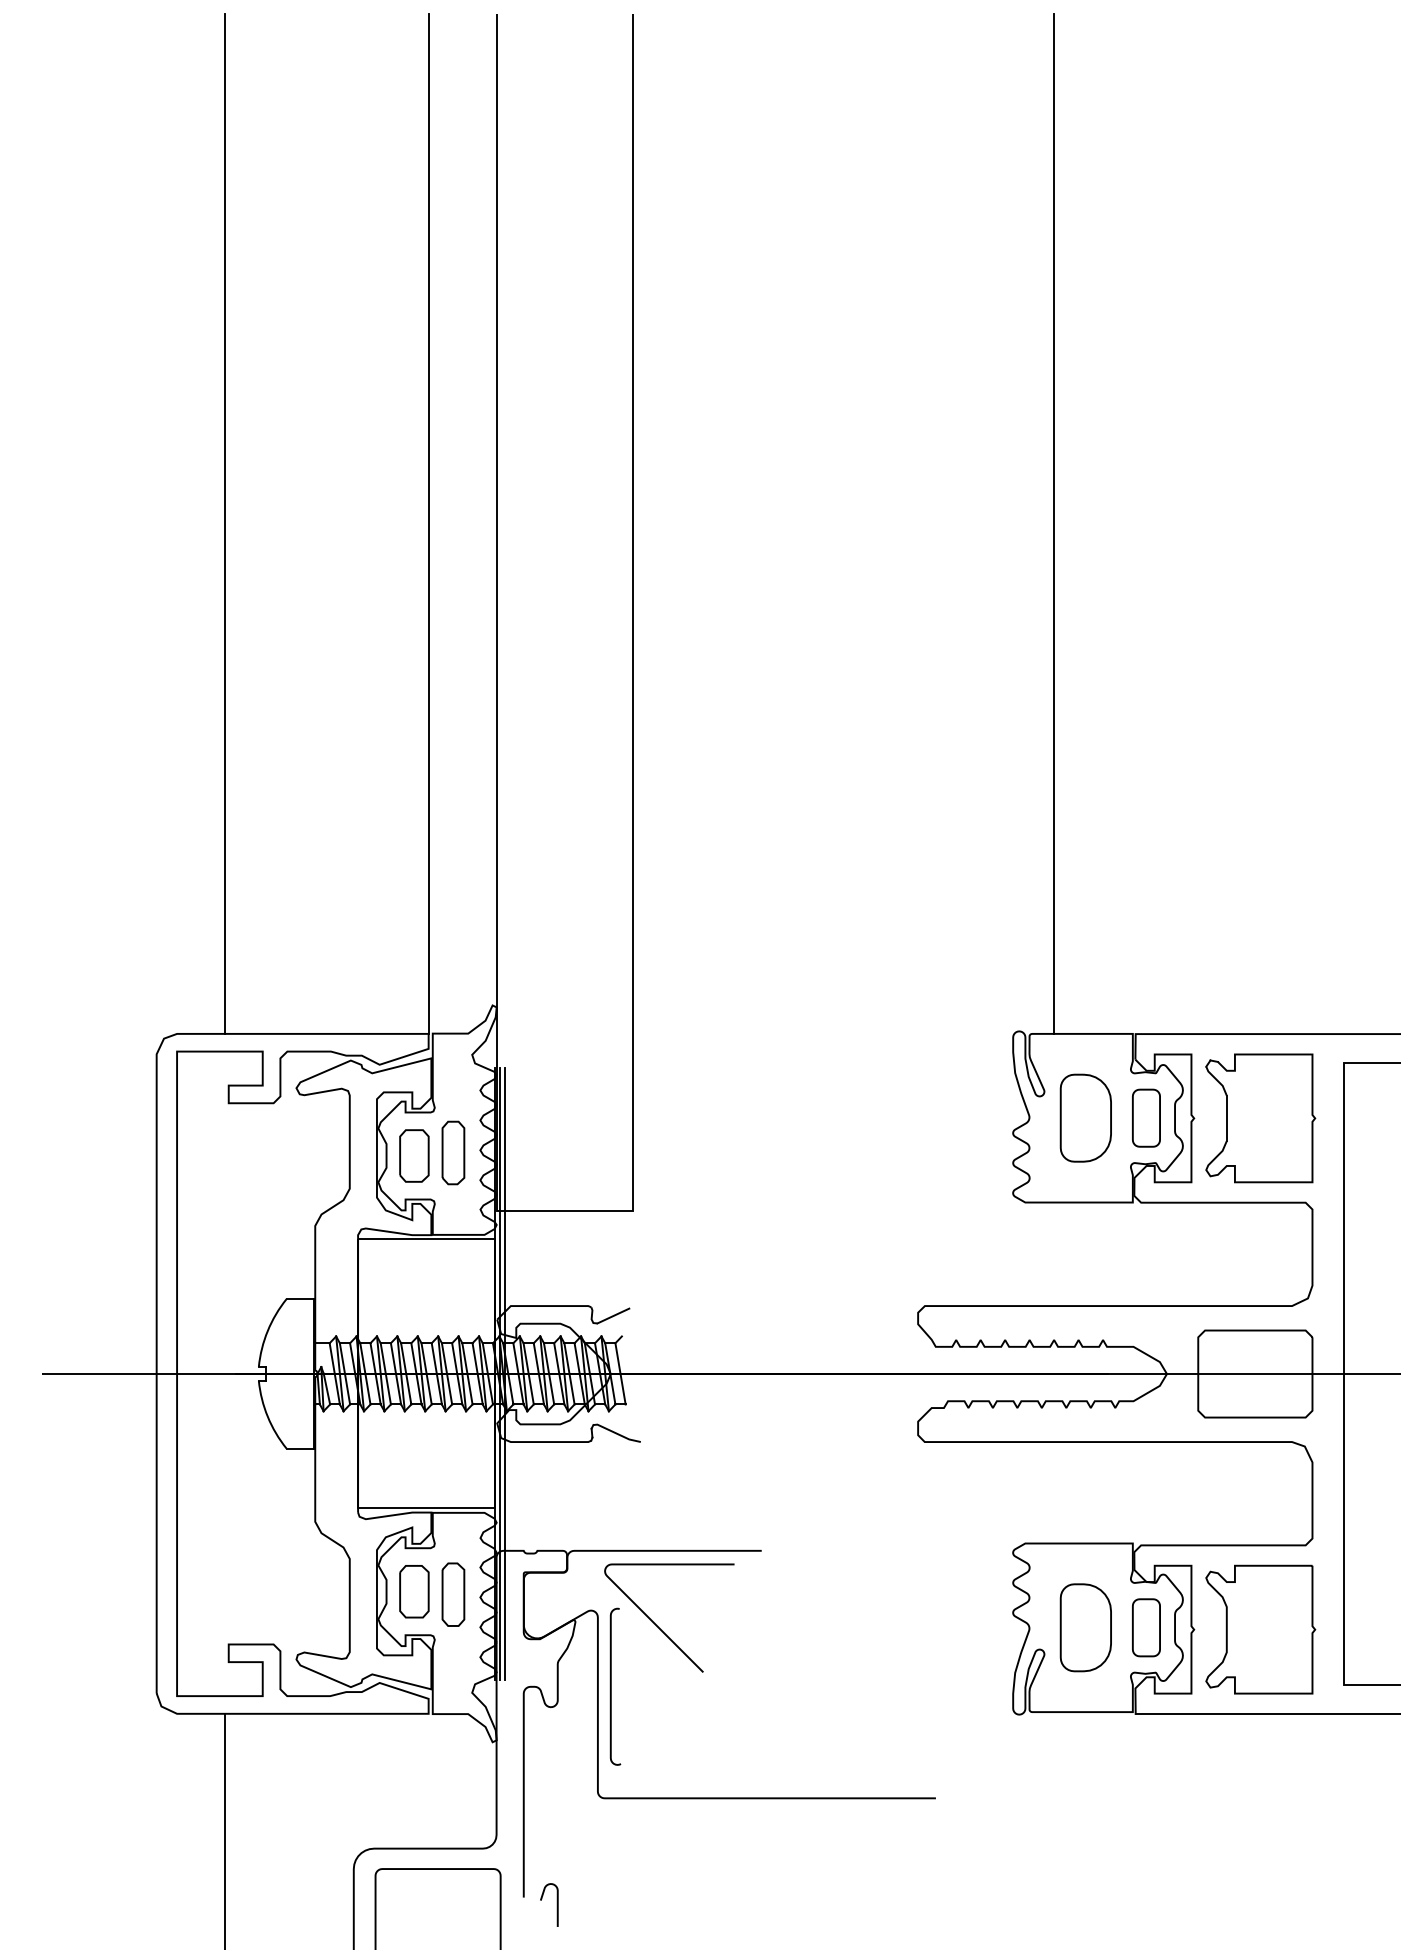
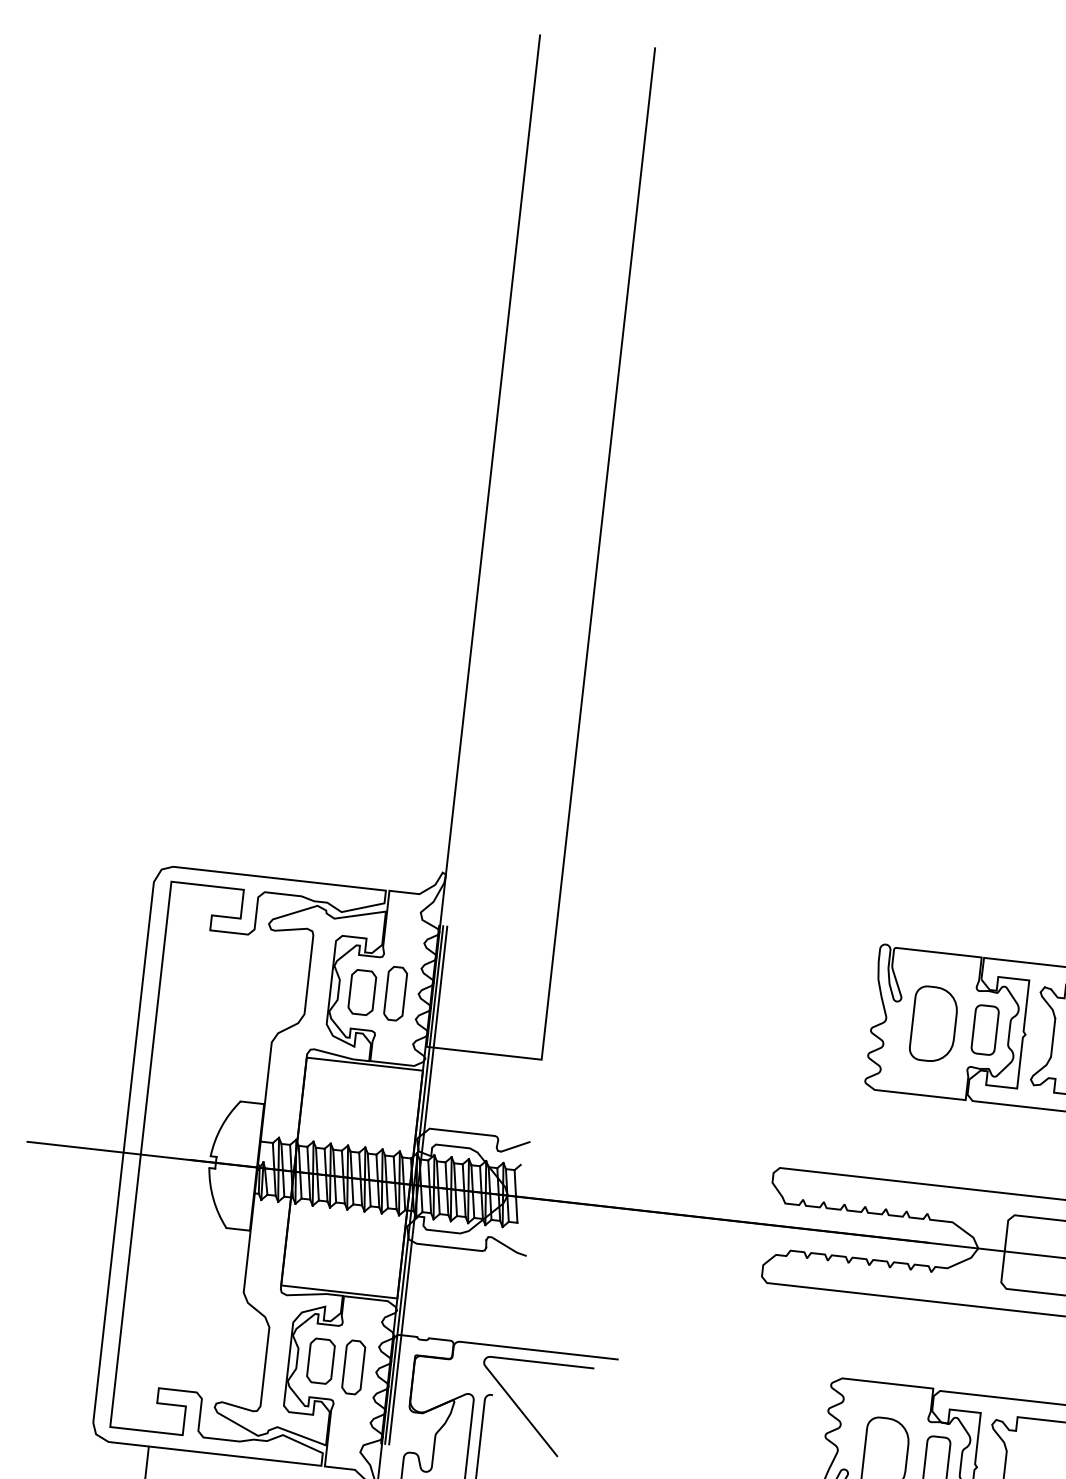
line: (224, 523) -> (261, 439), removed
line: (428, 523) -> (434, 458), removed
line: (1054, 524) -> (963, 519), removed

